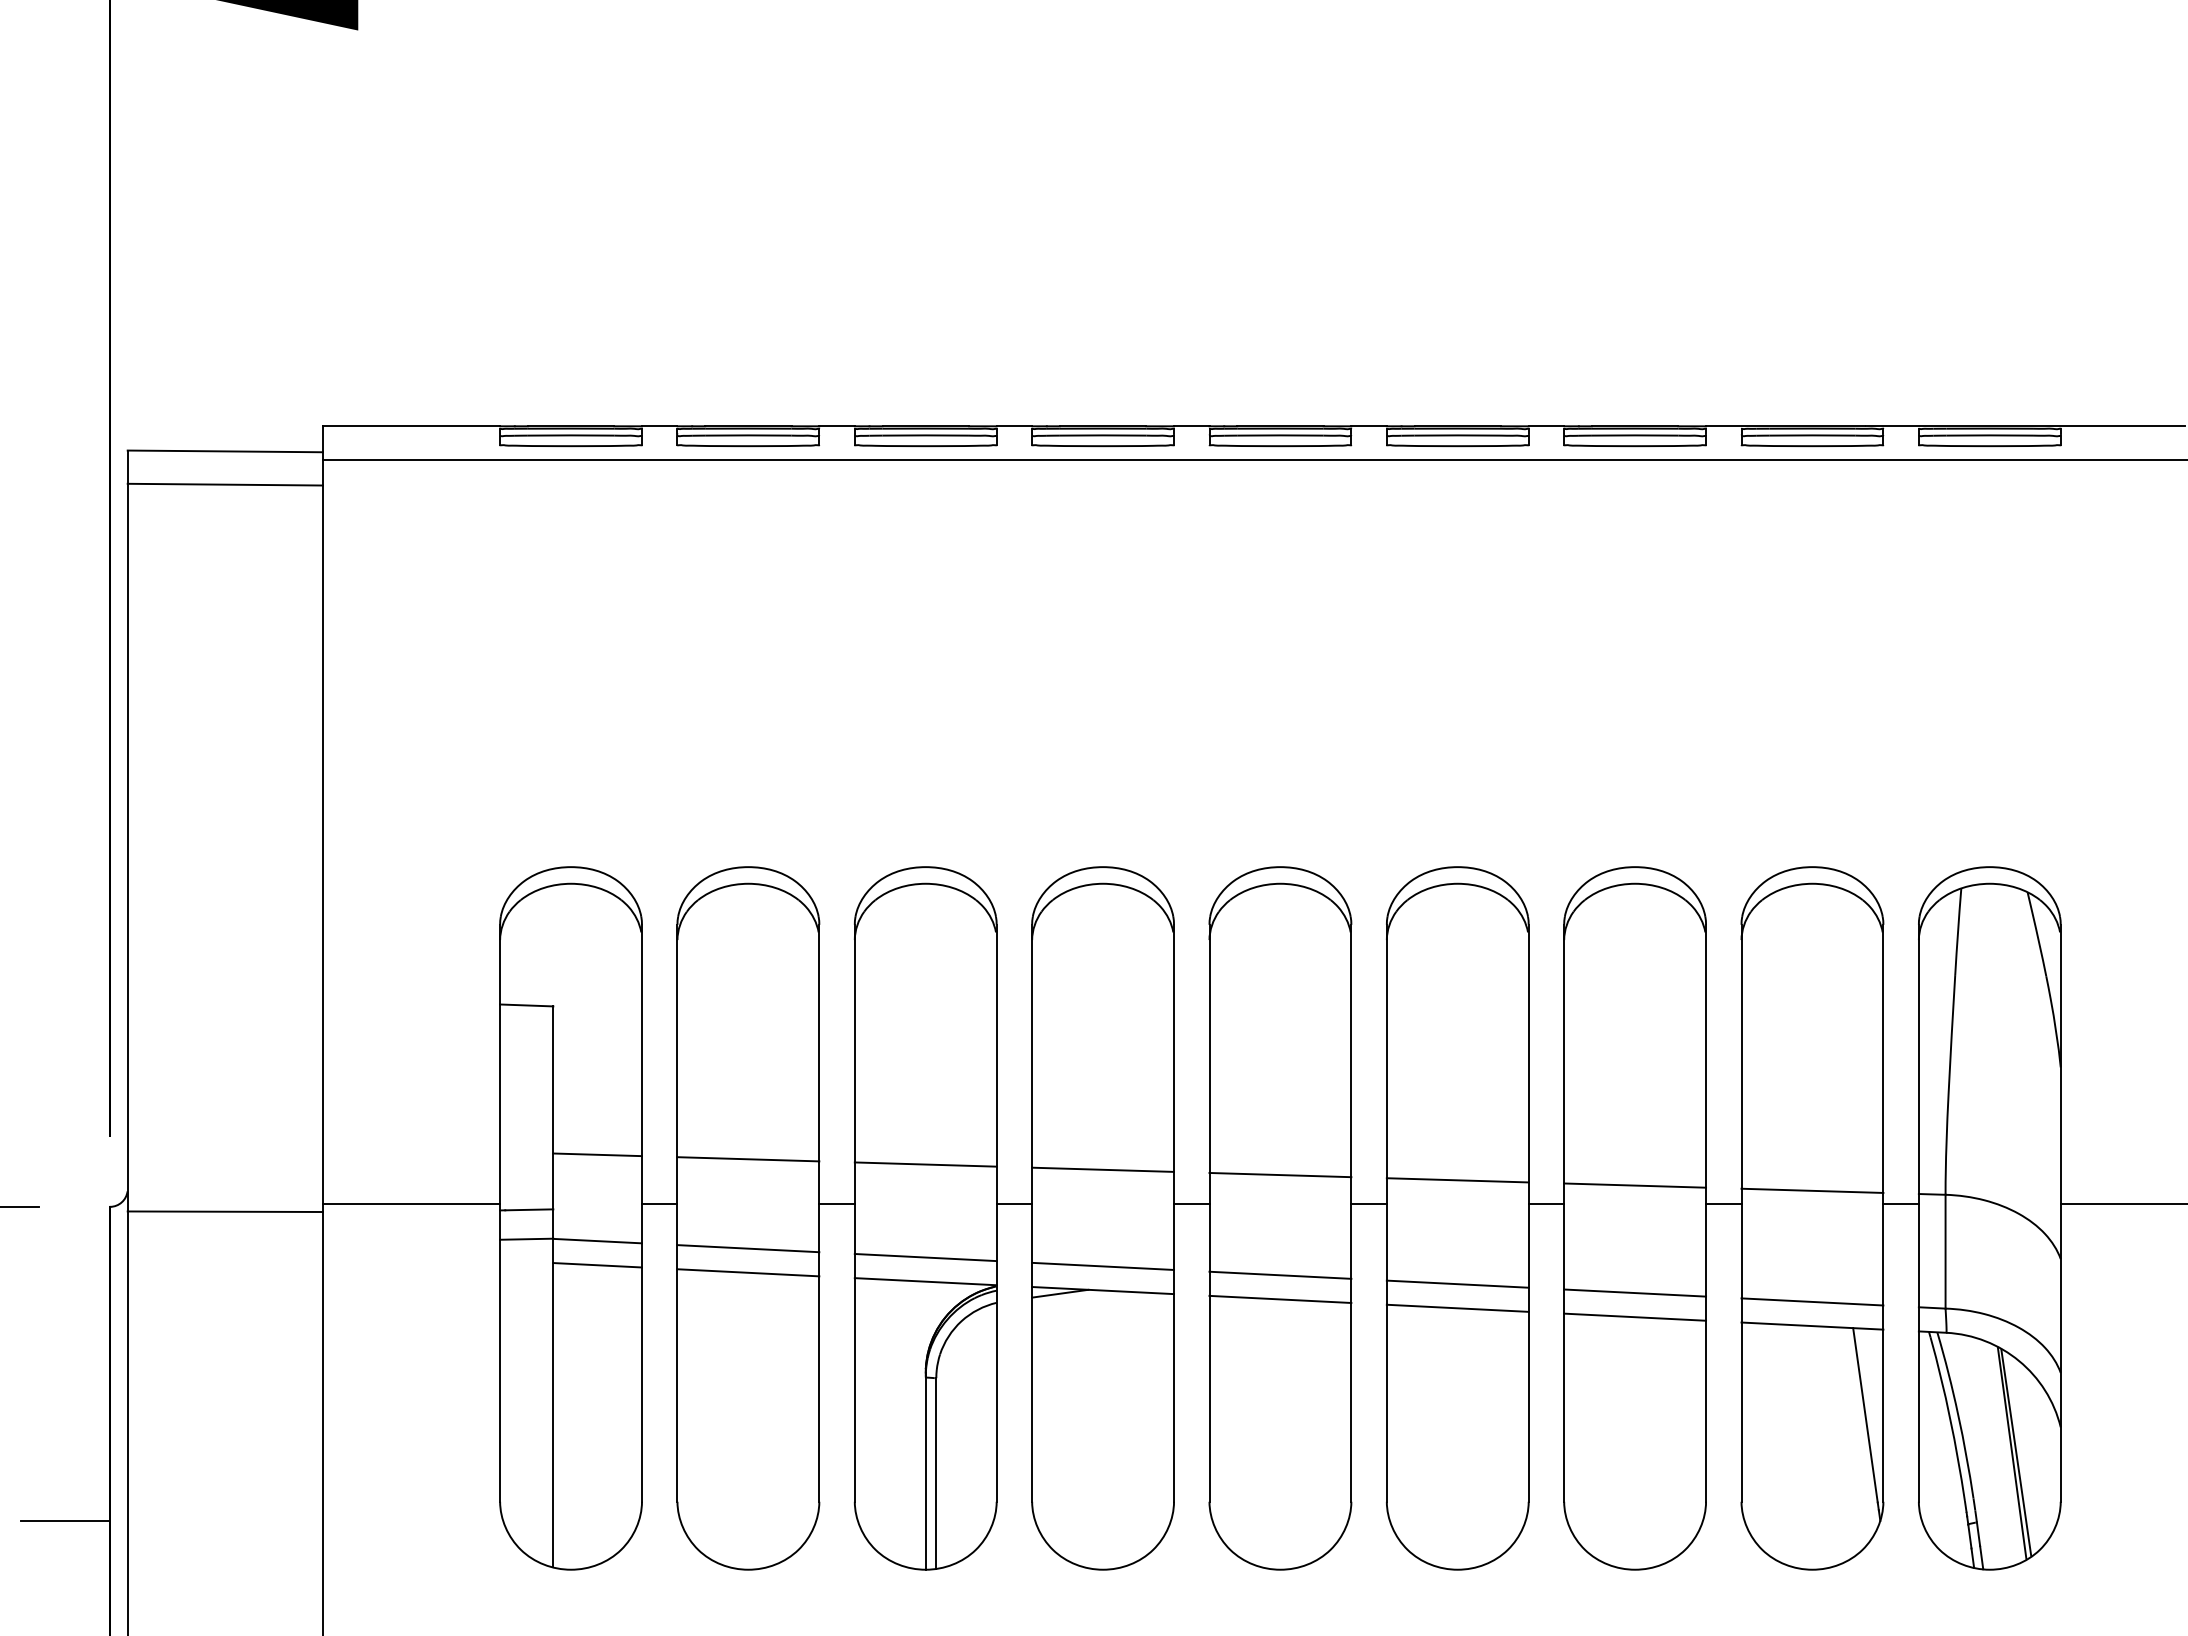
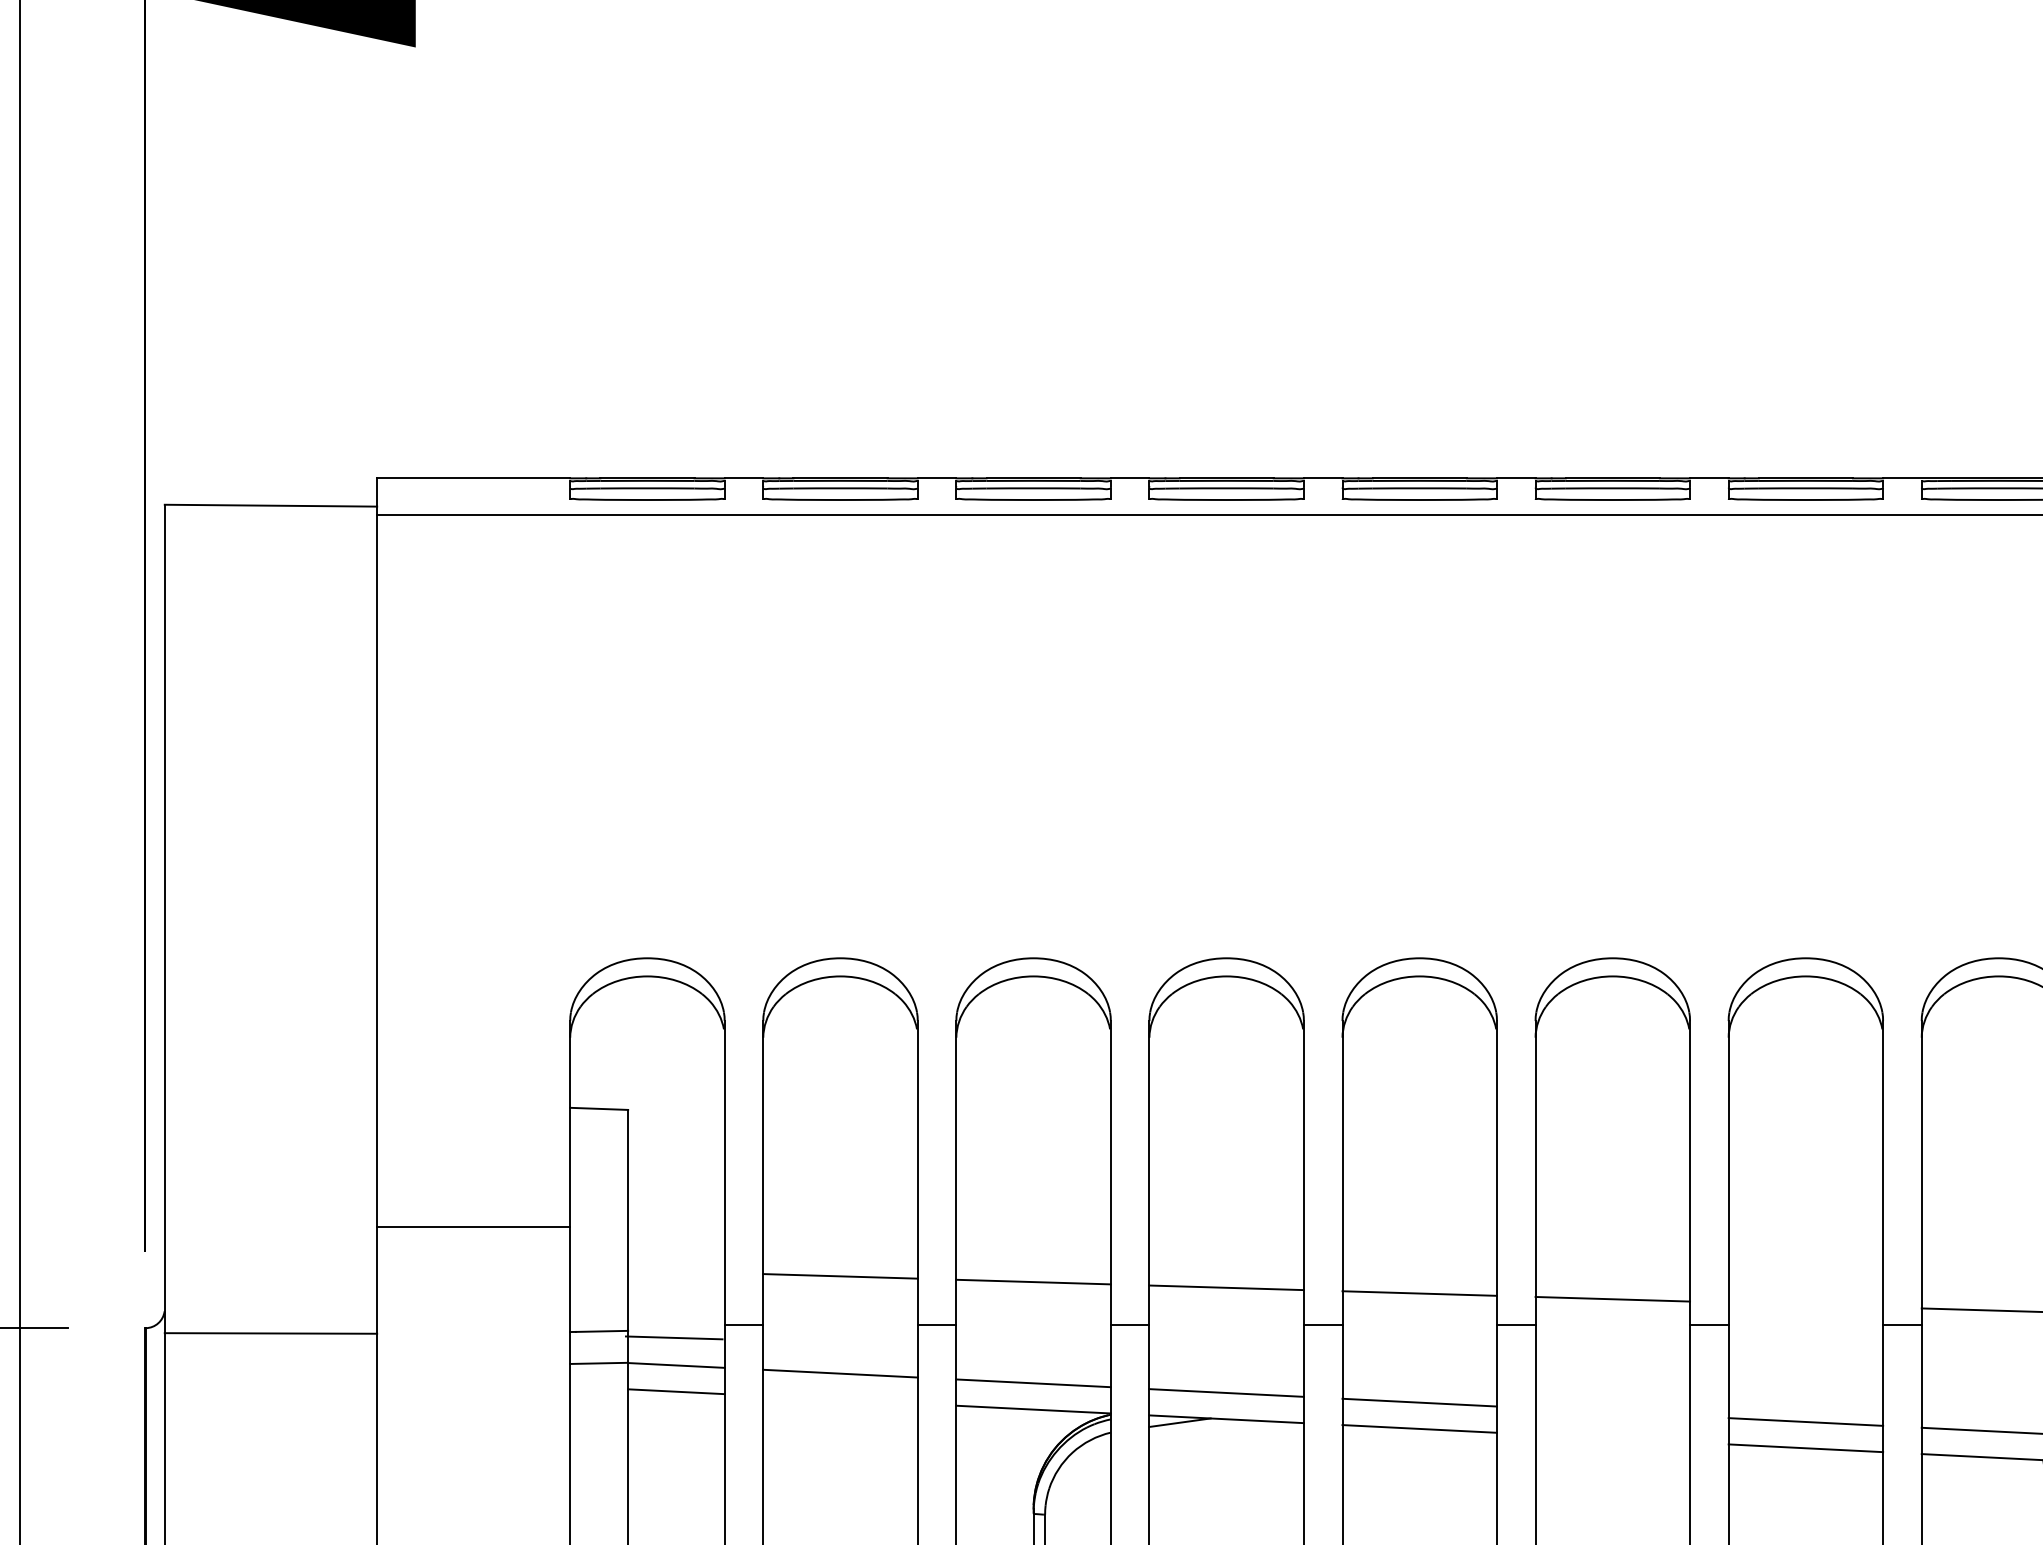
line: (224, 484) -> (270, 541), removed
line: (597, 1154) -> (674, 1337), moved
line: (1635, 1185) -> (1806, 1304), removed
line: (411, 1203) -> (473, 1226), moved
line: (748, 1272) -> (840, 1399), removed
line: (1457, 1283) -> (1612, 1411), removed
line: (1457, 1307) -> (1612, 1437), removed

